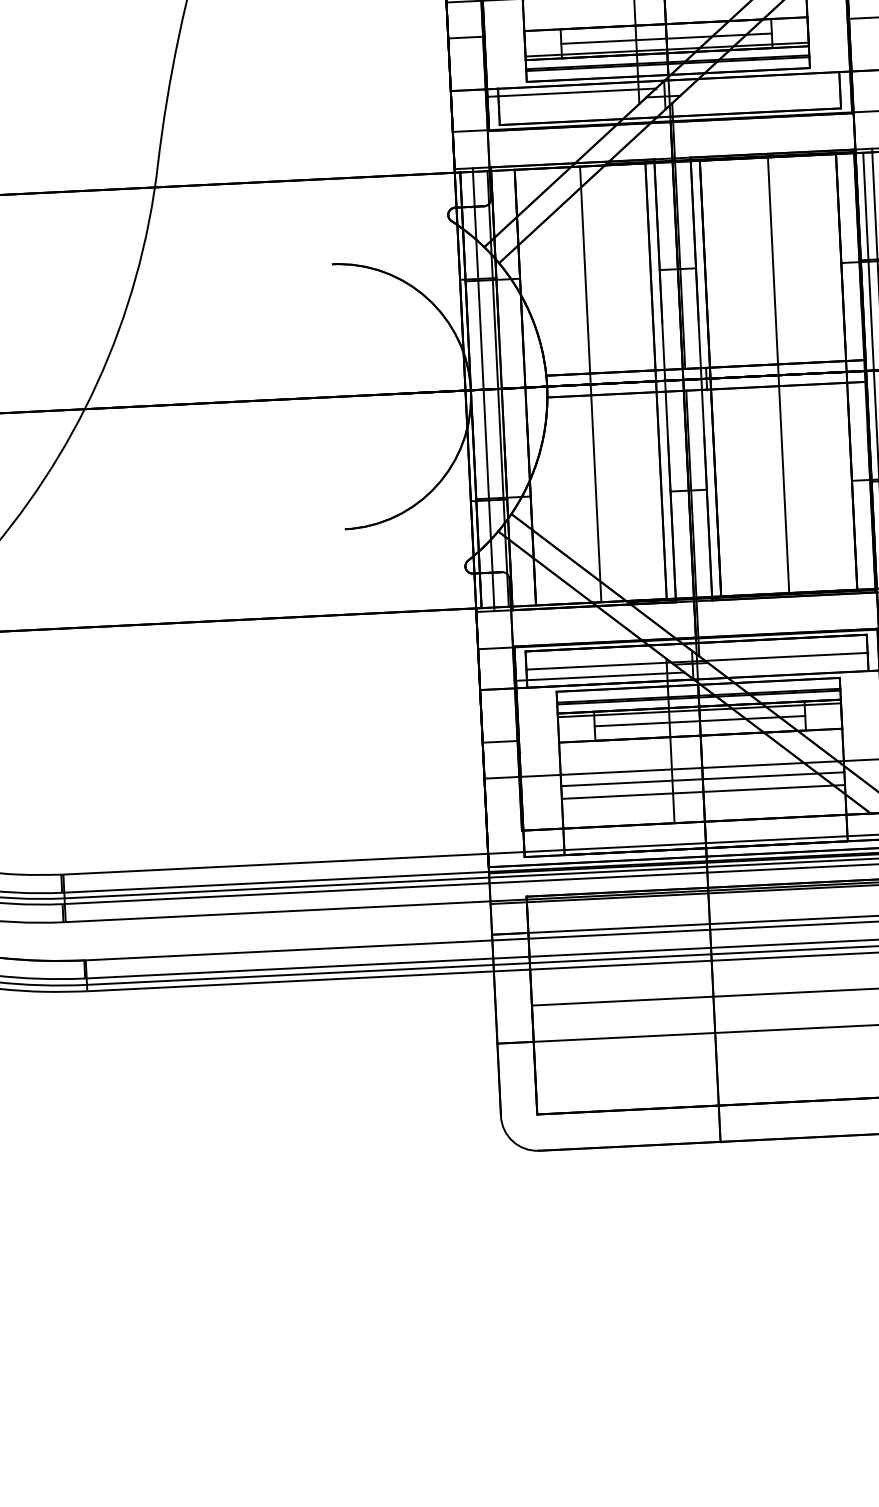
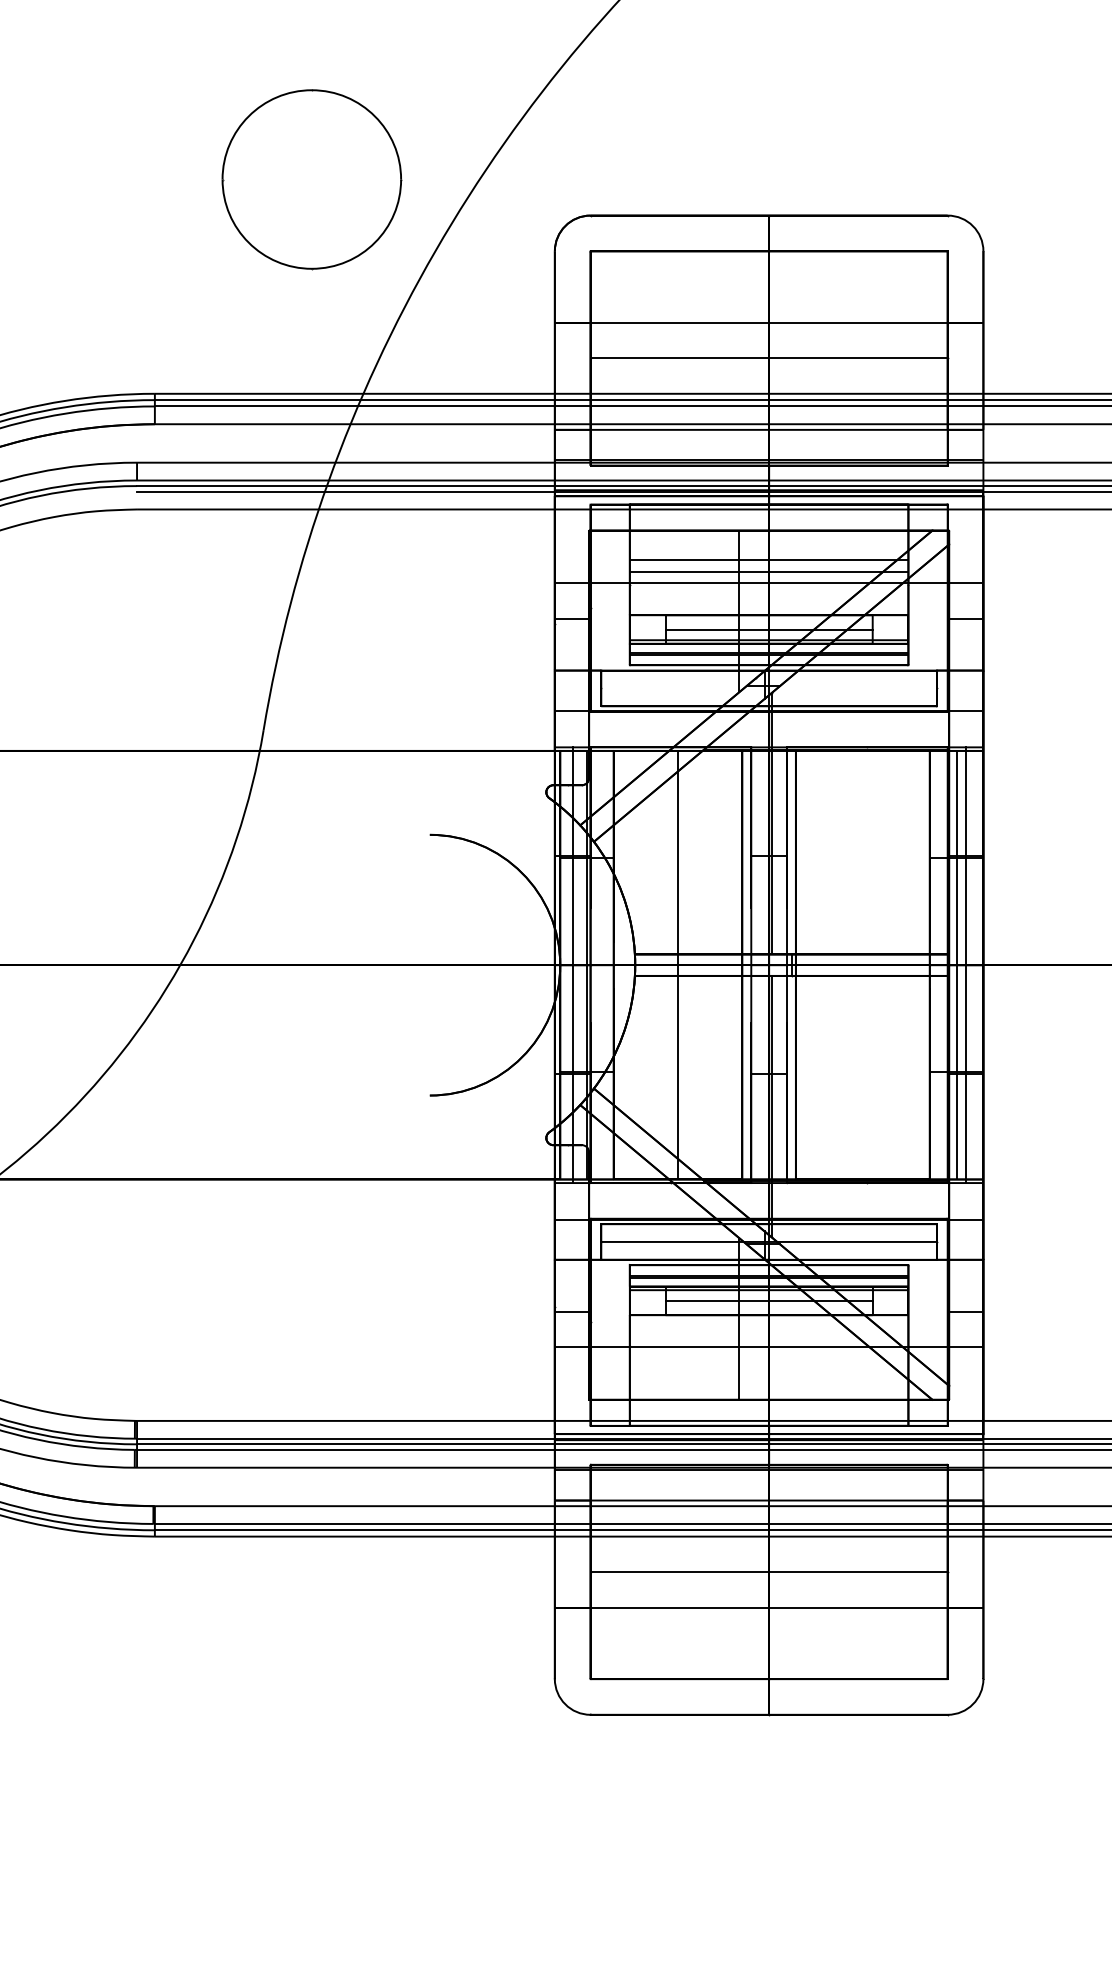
line: (570, 92) -> (672, 677), removed
line: (778, 374) -> (862, 964), removed
line: (599, 676) -> (672, 1252), removed
line: (702, 779) -> (768, 1358), removed
line: (702, 791) -> (768, 1370), removed

